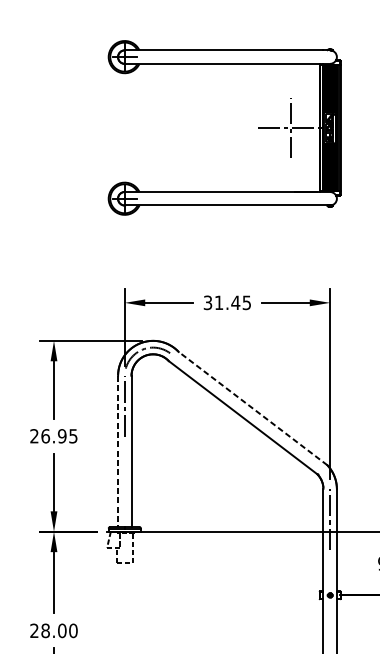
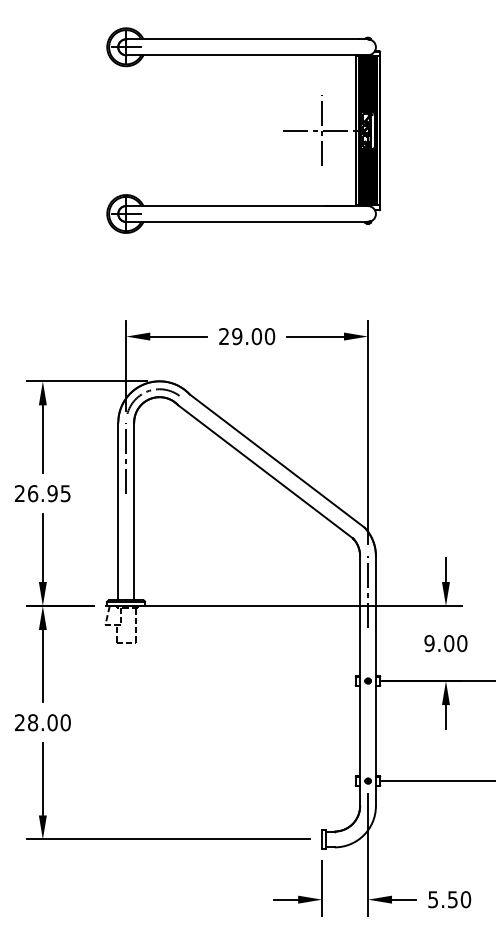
text: (227, 302) -> (247, 336), 31.45 -> 29.00
line: (252, 408) -> (276, 460), dashed -> solid
line: (118, 451) -> (118, 511), dashed -> solid

